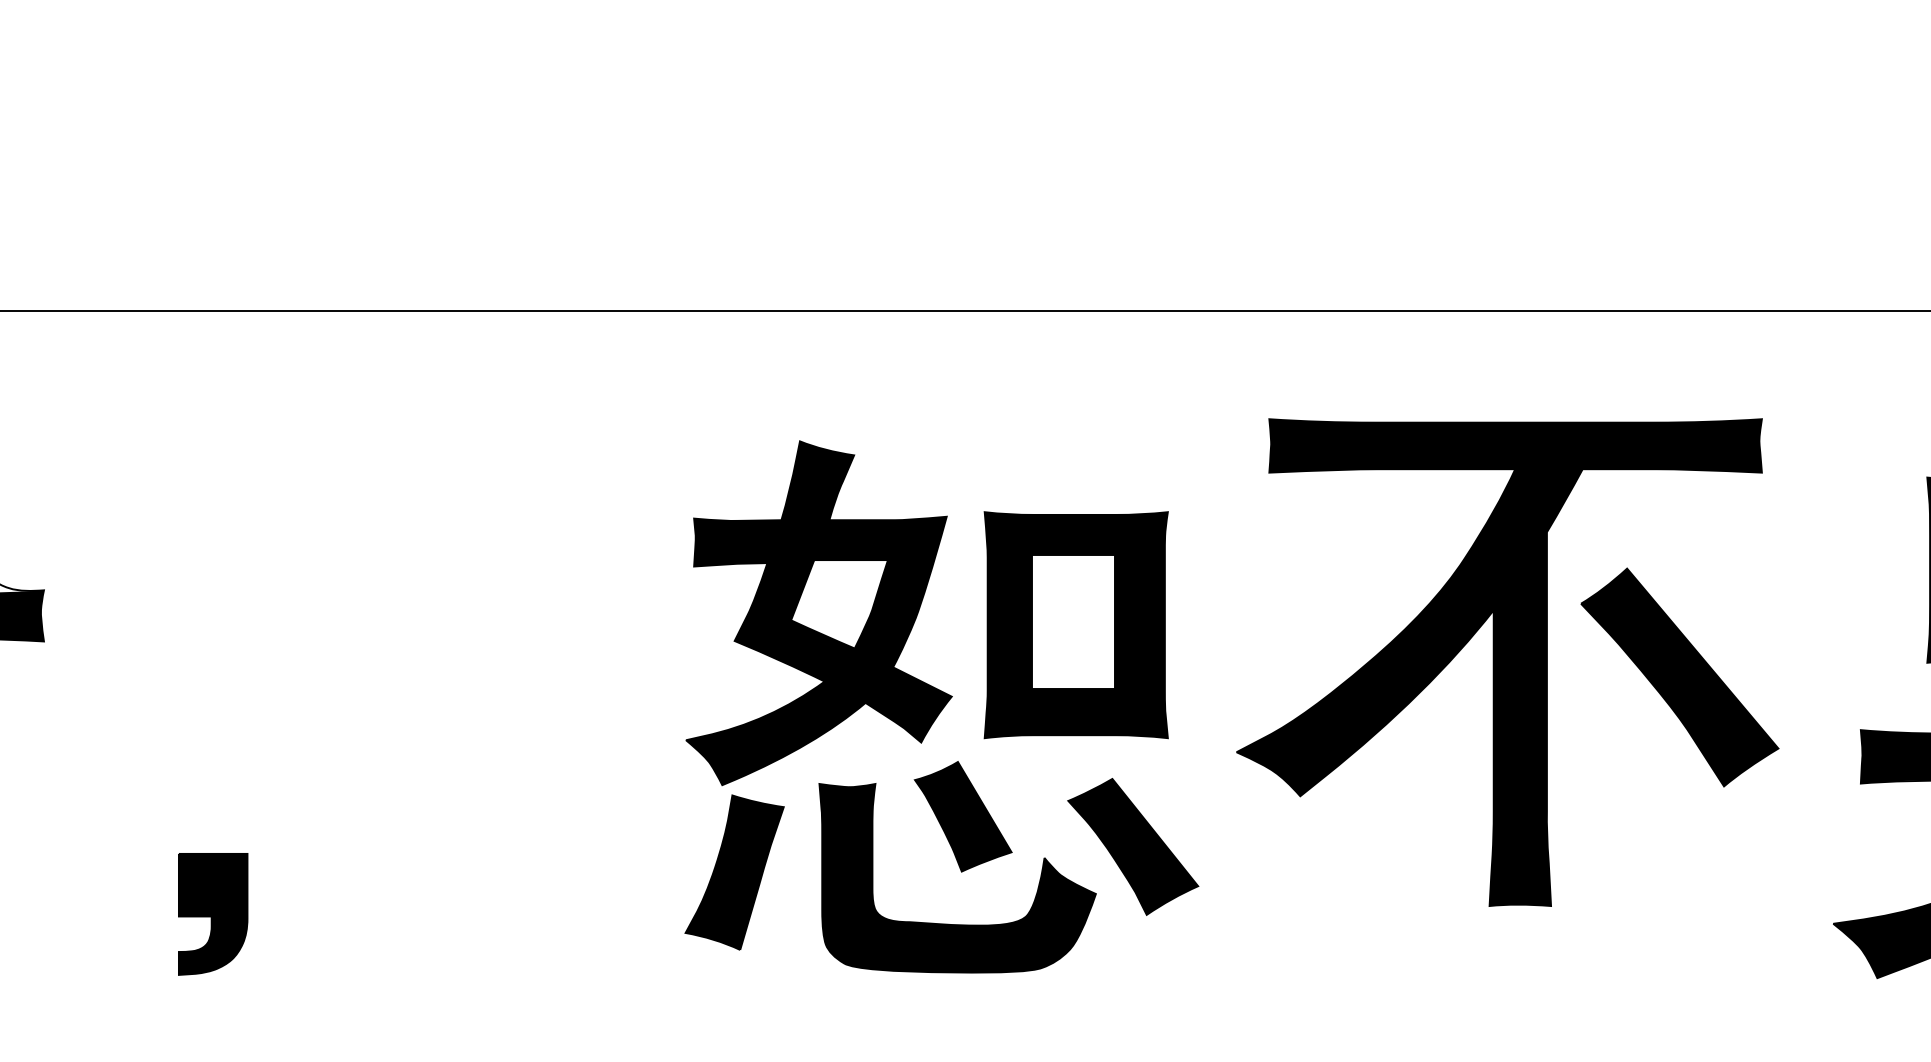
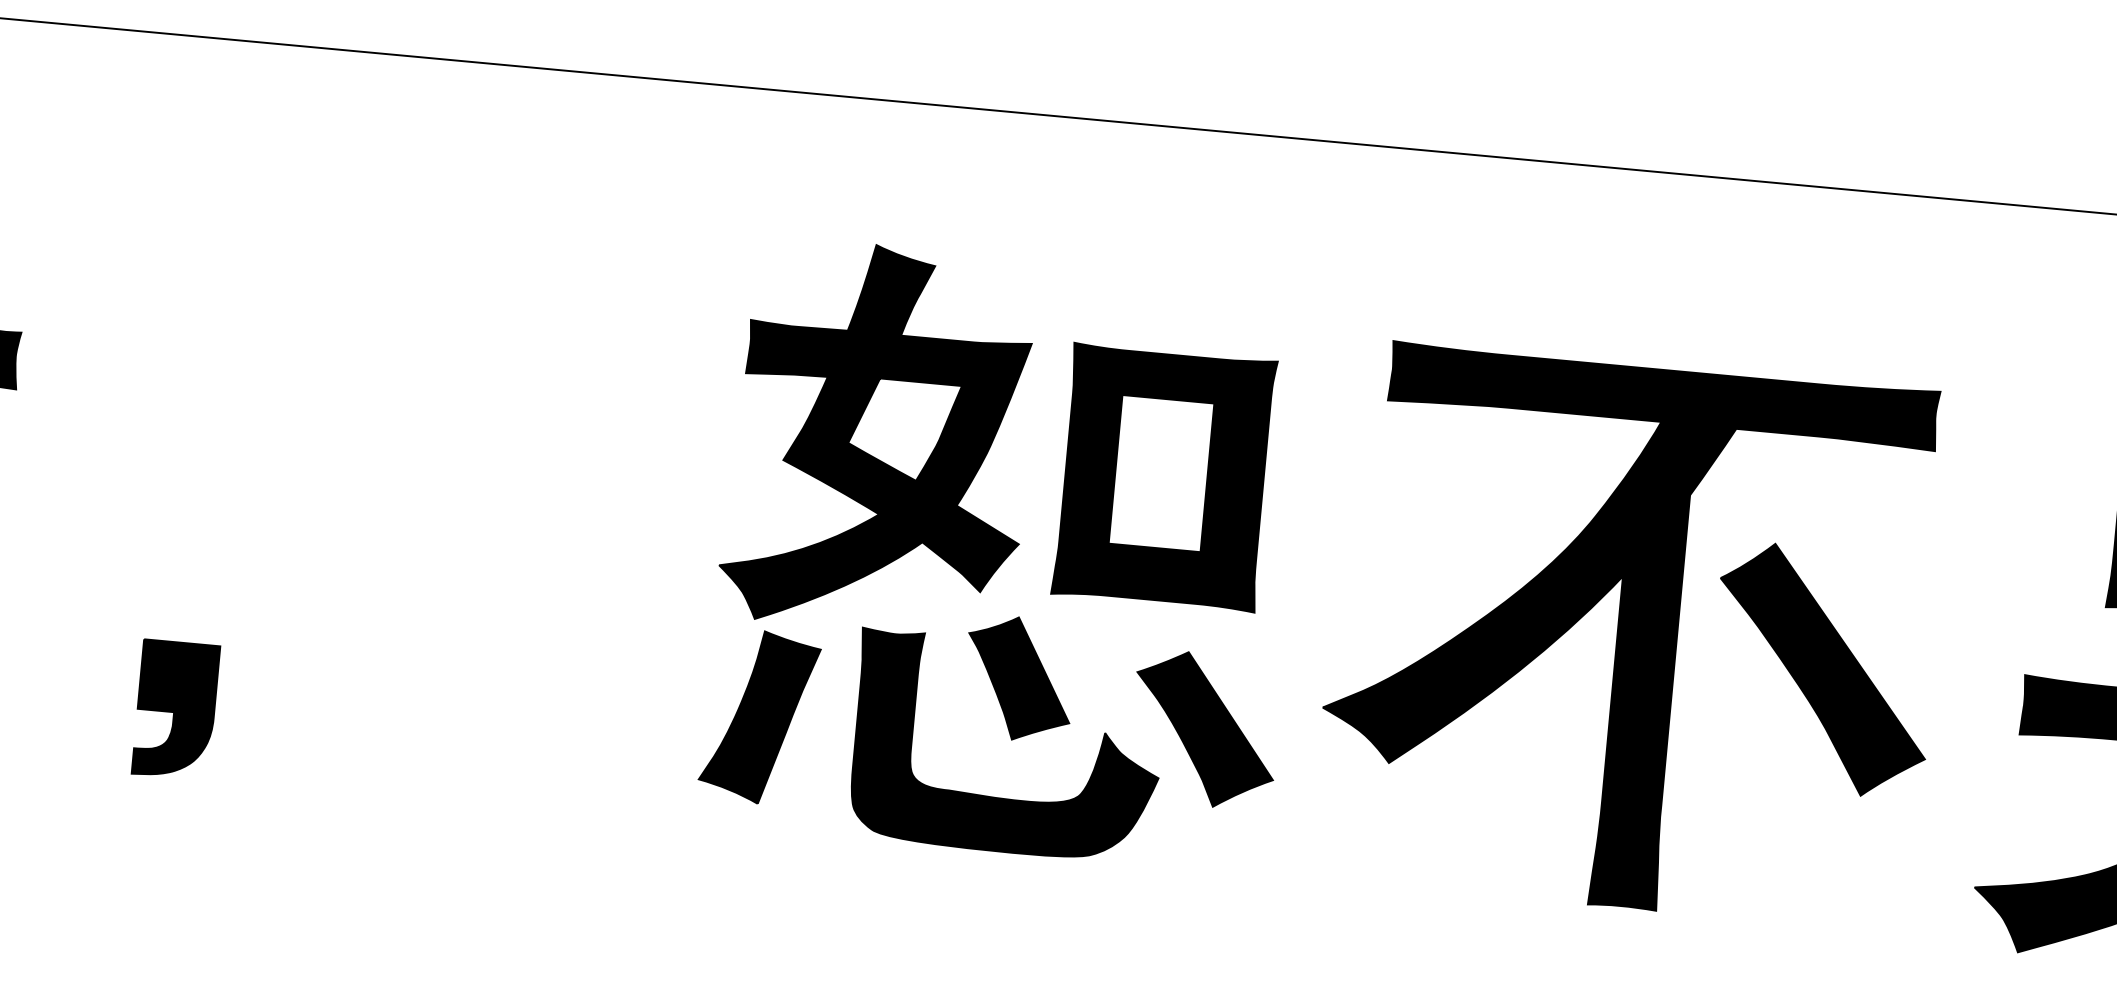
part: (1507, 662) -> (1632, 635), moved

